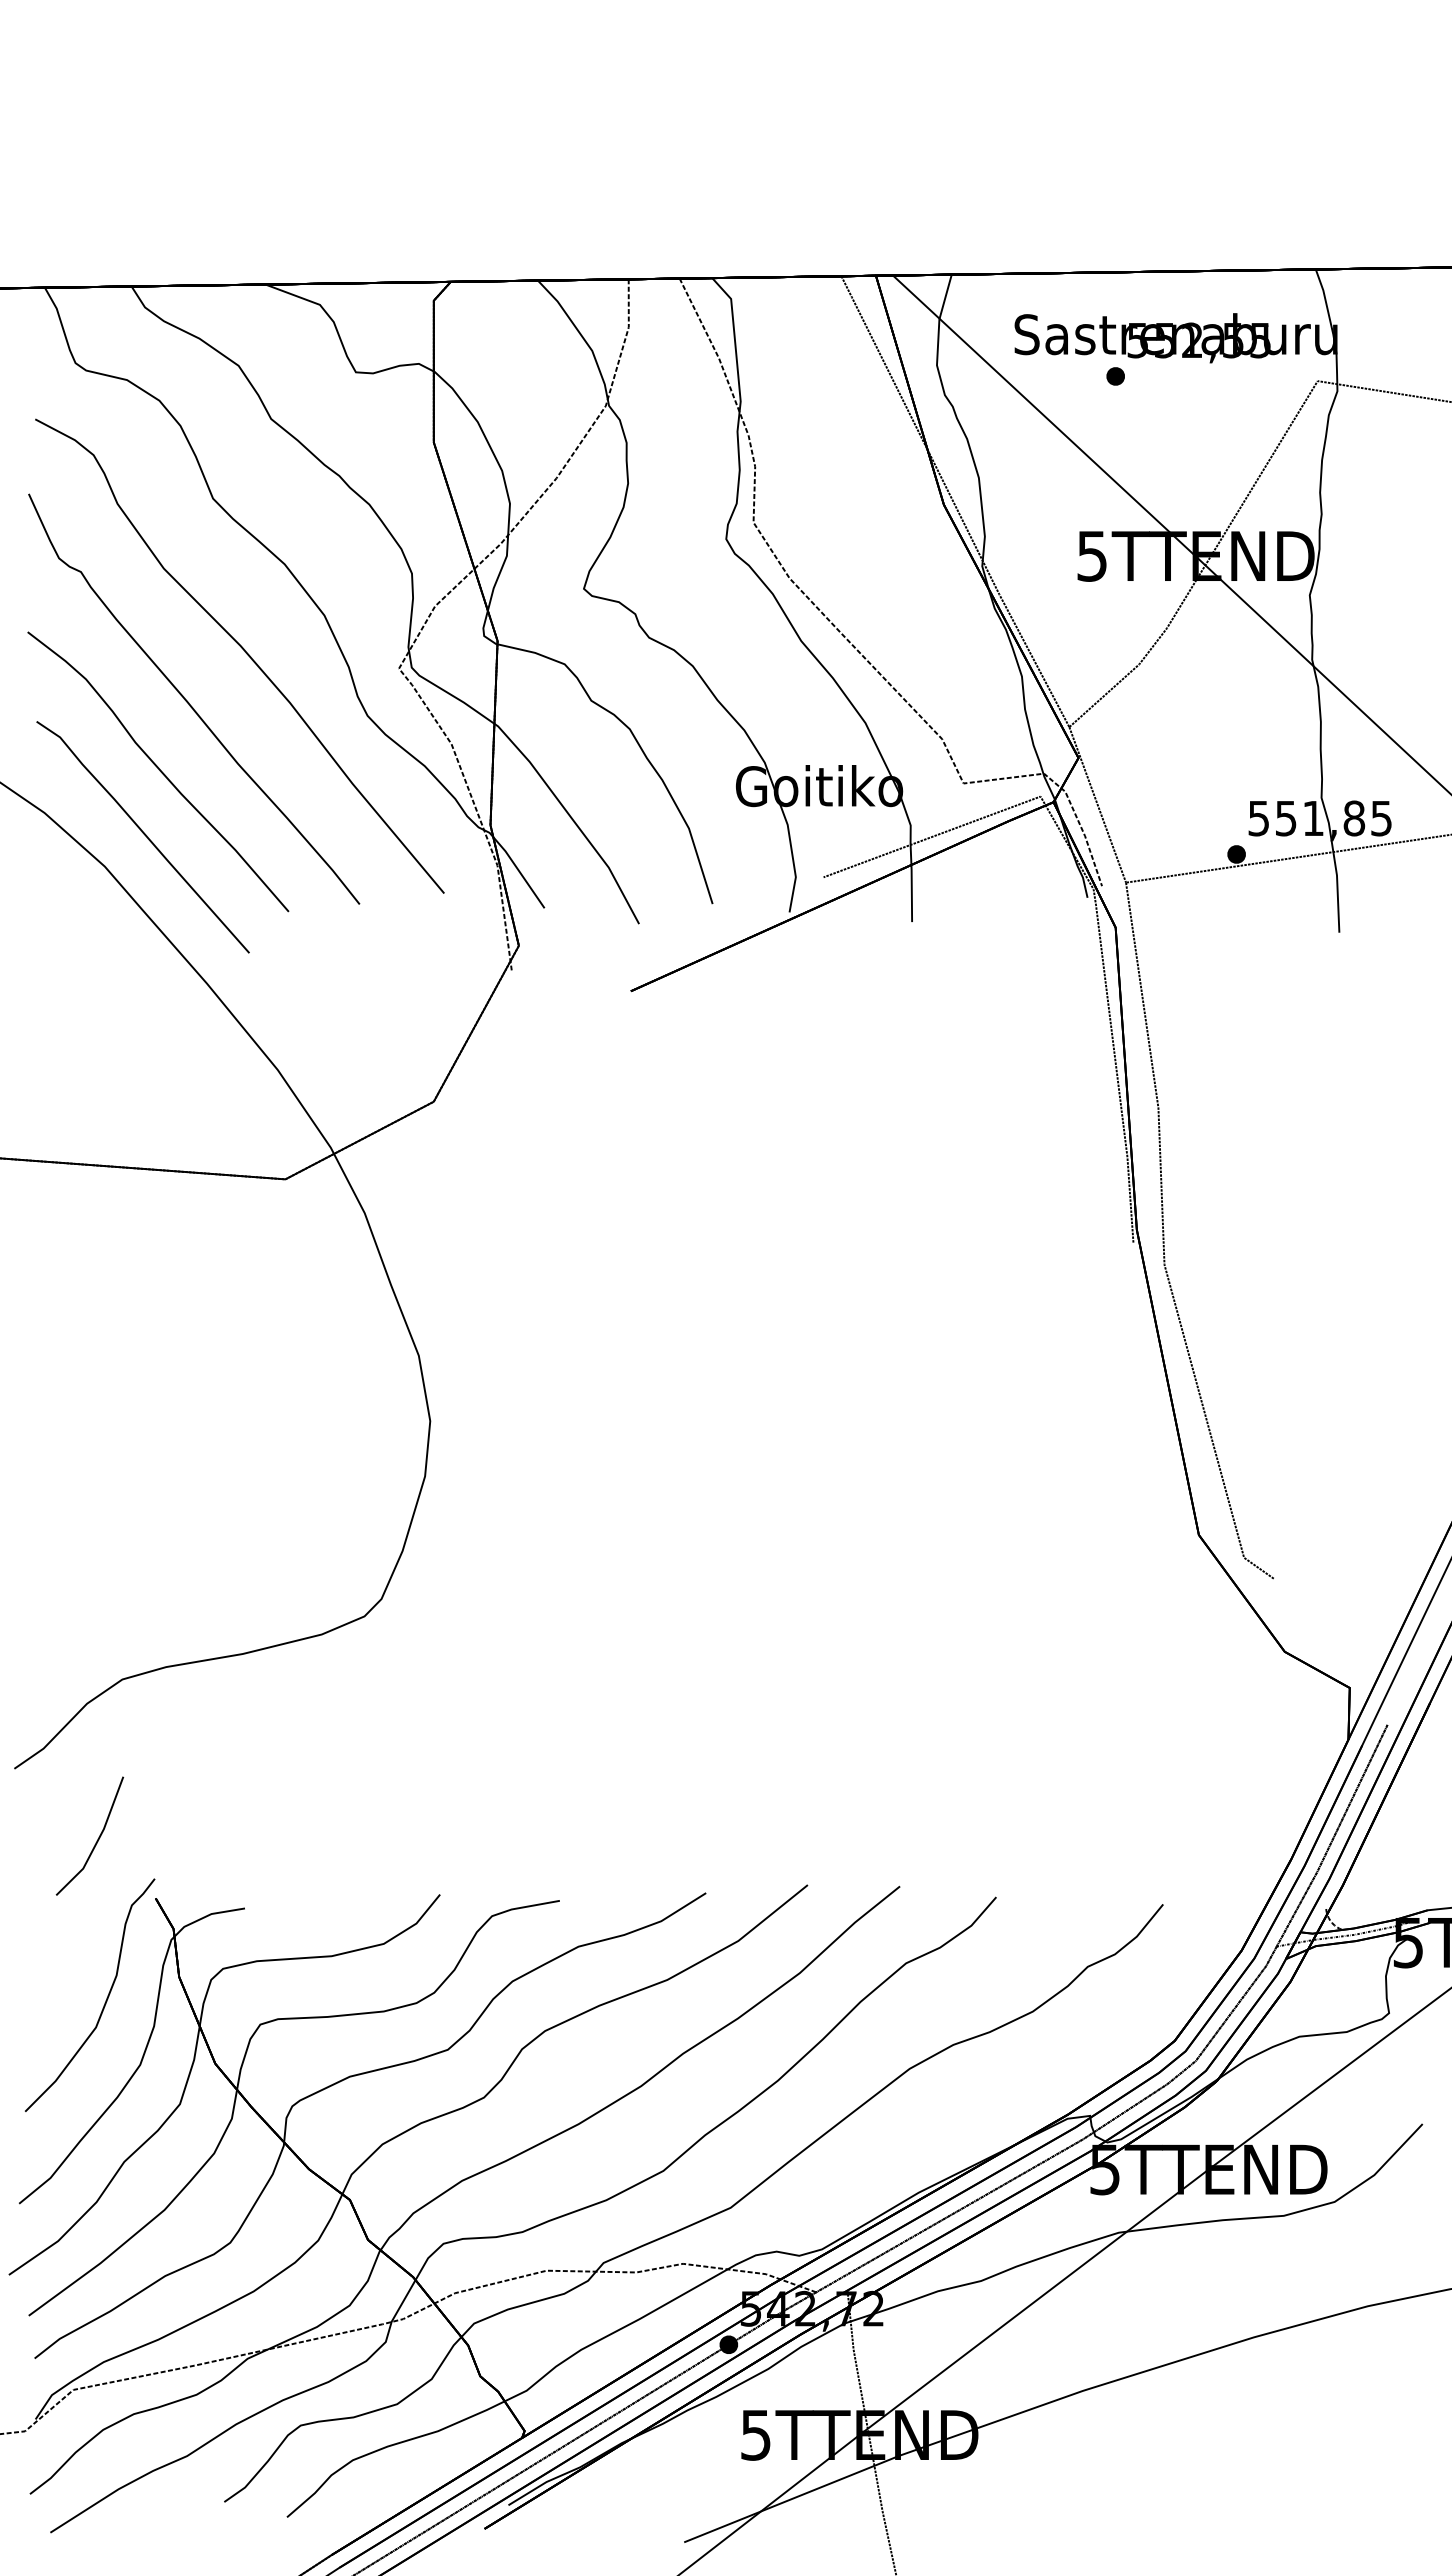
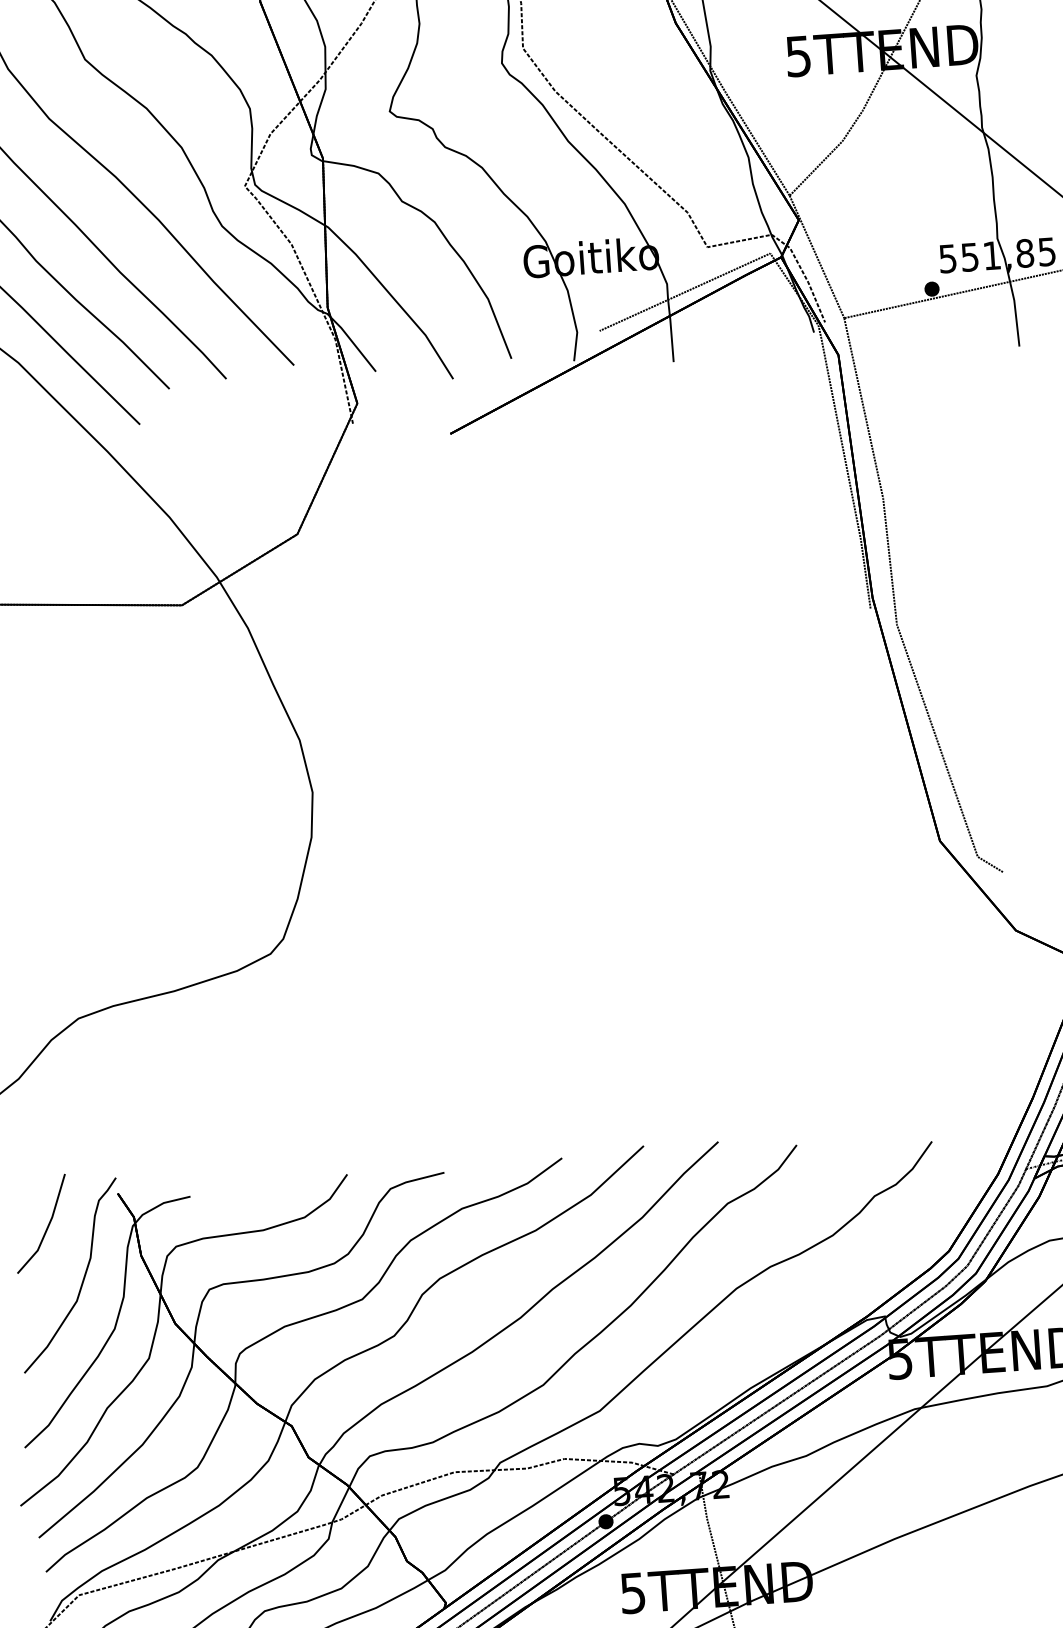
line: (96, 1840) -> (46, 1226), moved

